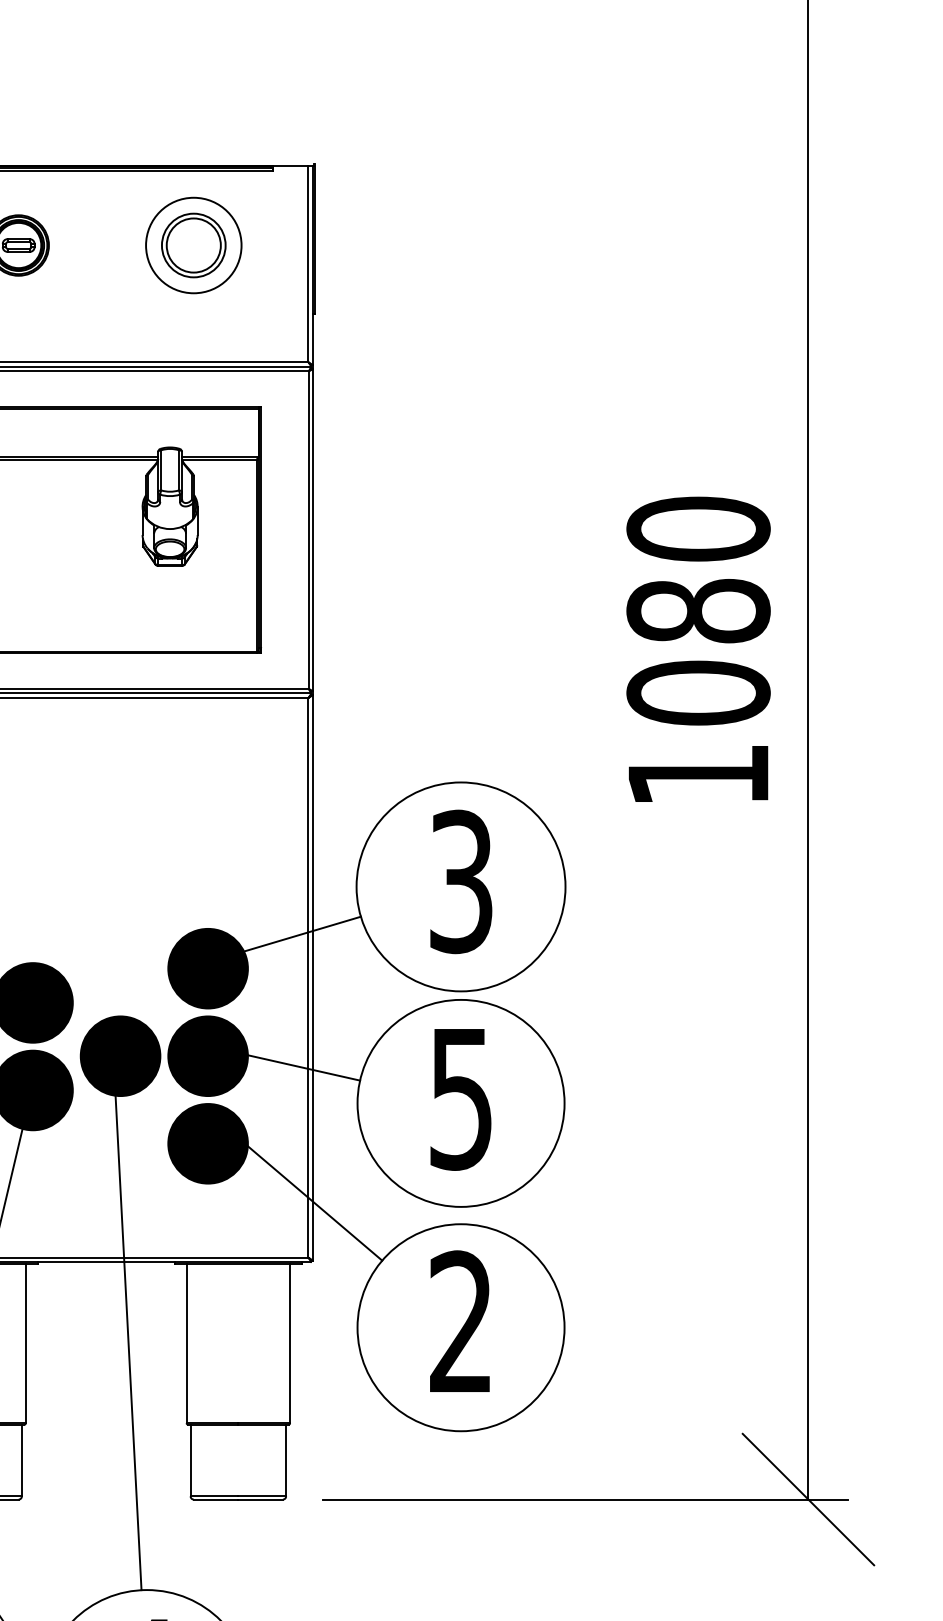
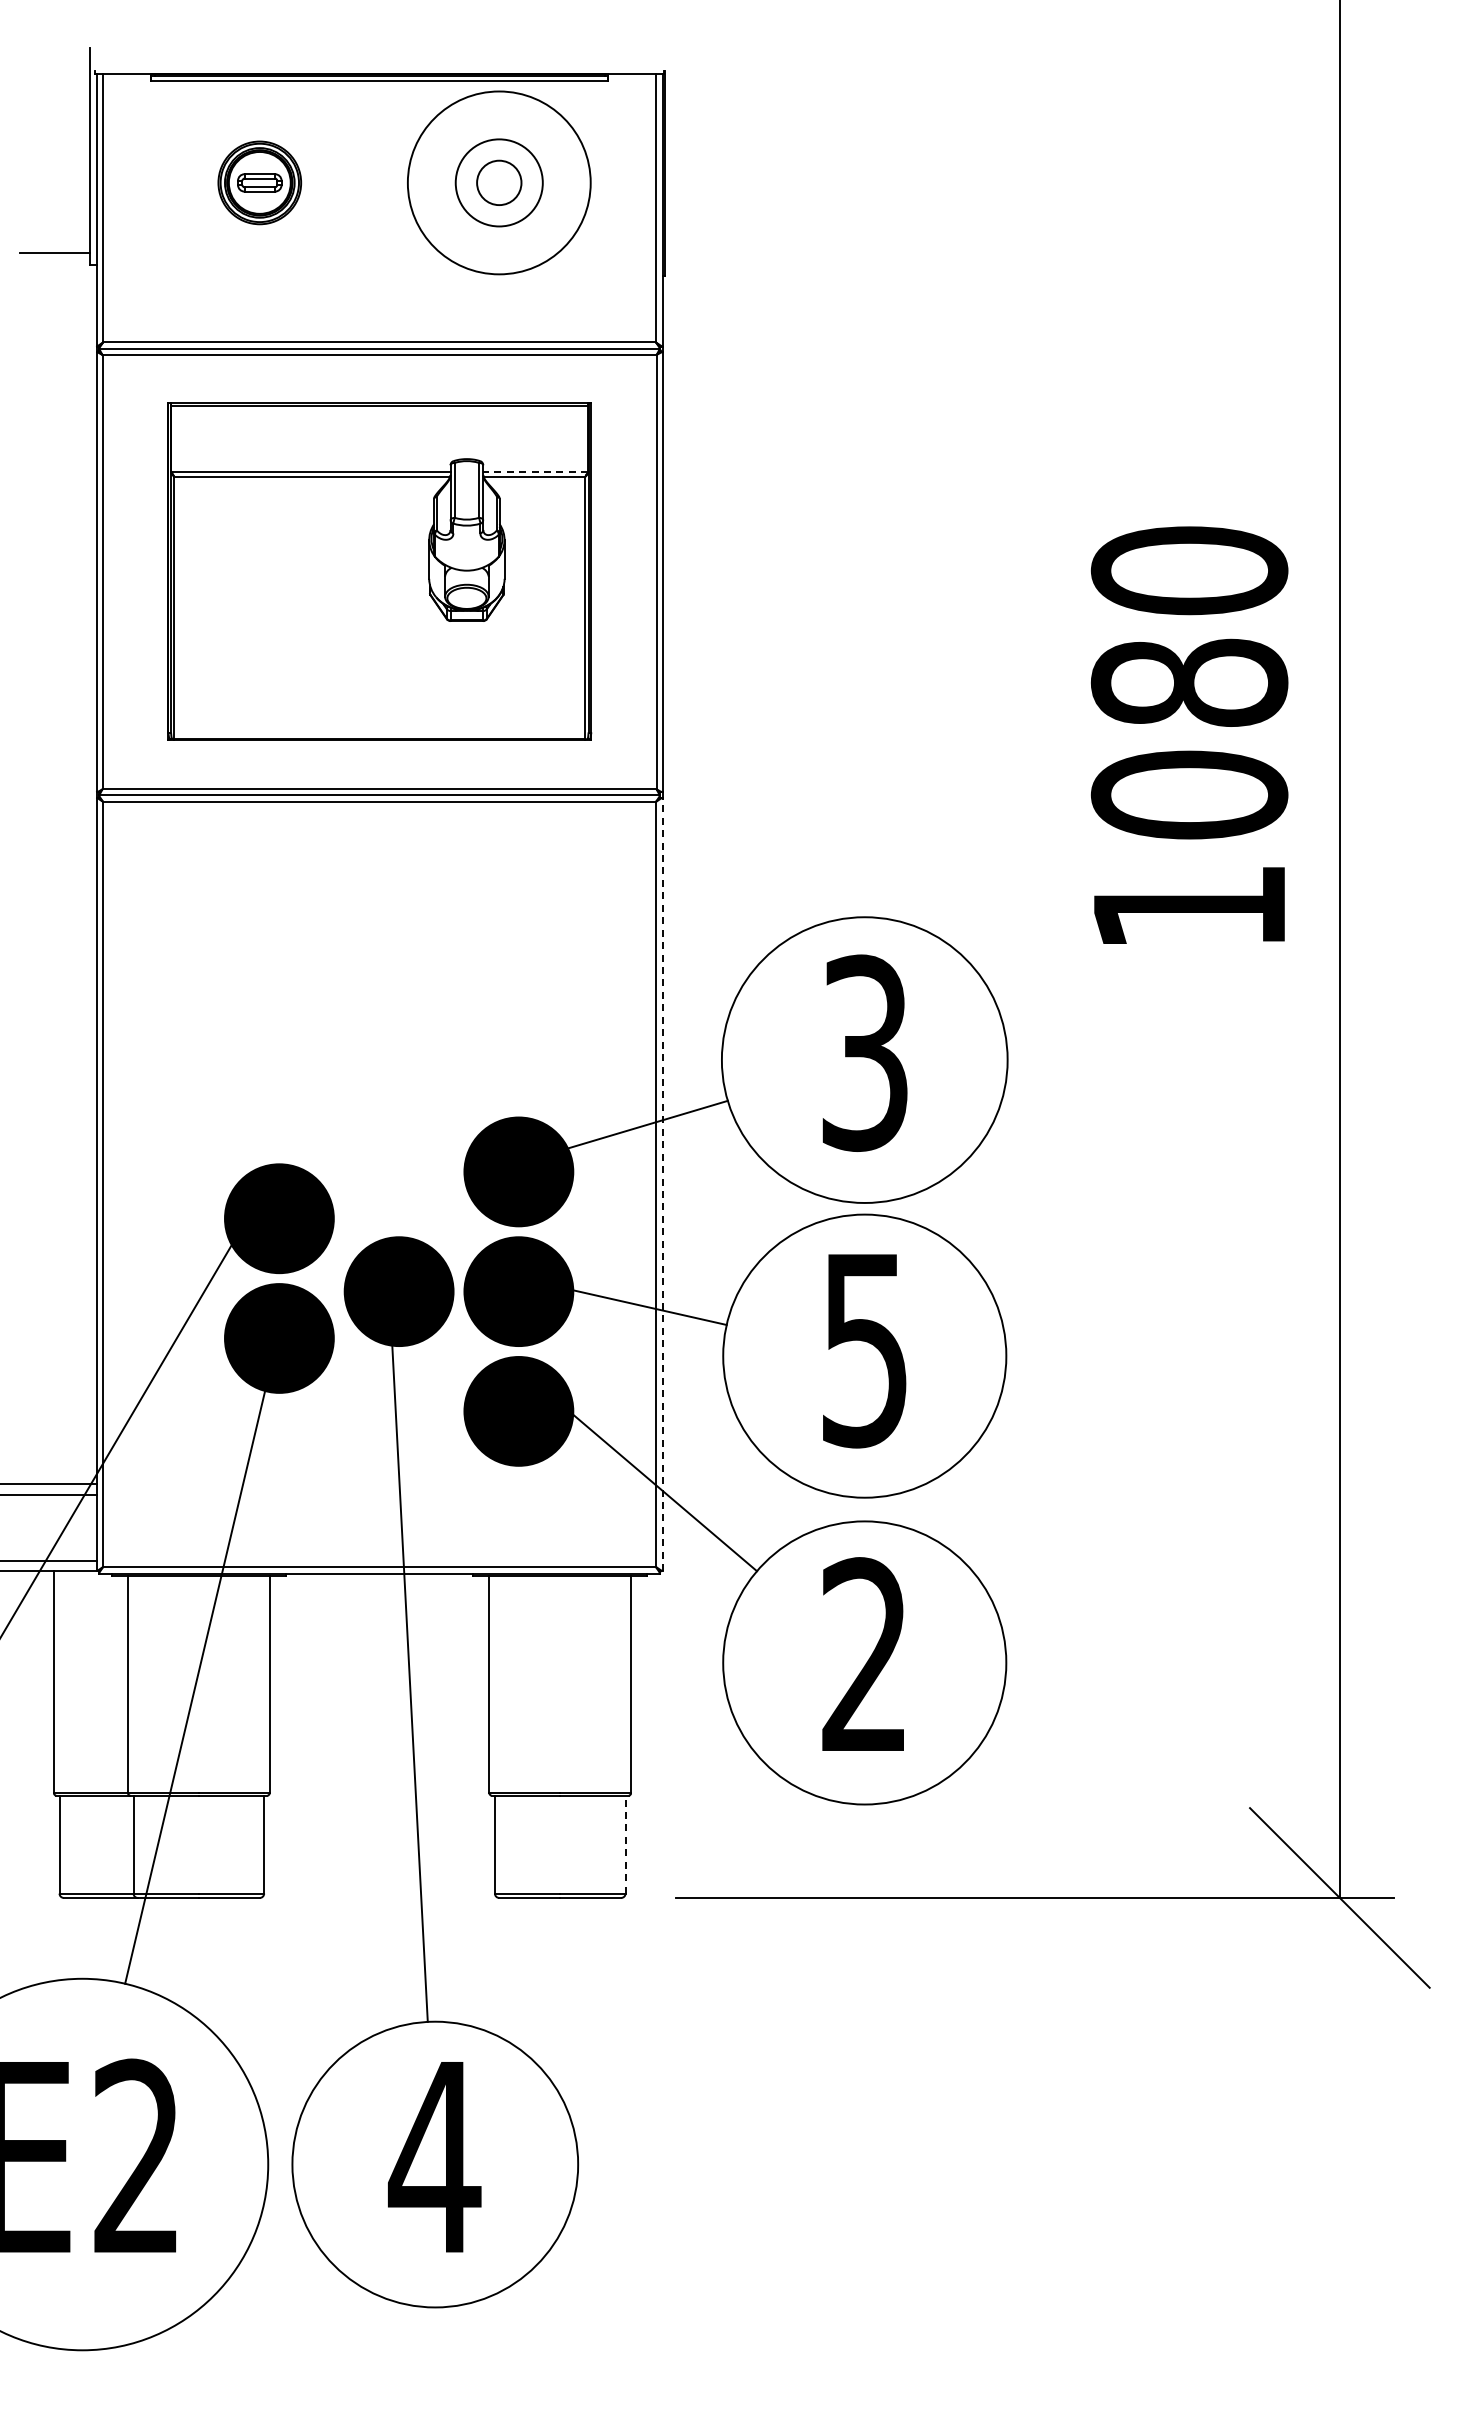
circle: (193, 245) -> (498, 182), size x1.4
circle: (193, 245) -> (499, 182), size x0.6
line: (220, 457) -> (535, 472), solid -> dashed
line: (313, 977) -> (662, 1184), solid -> dashed
line: (286, 1460) -> (625, 1844), solid -> dashed

